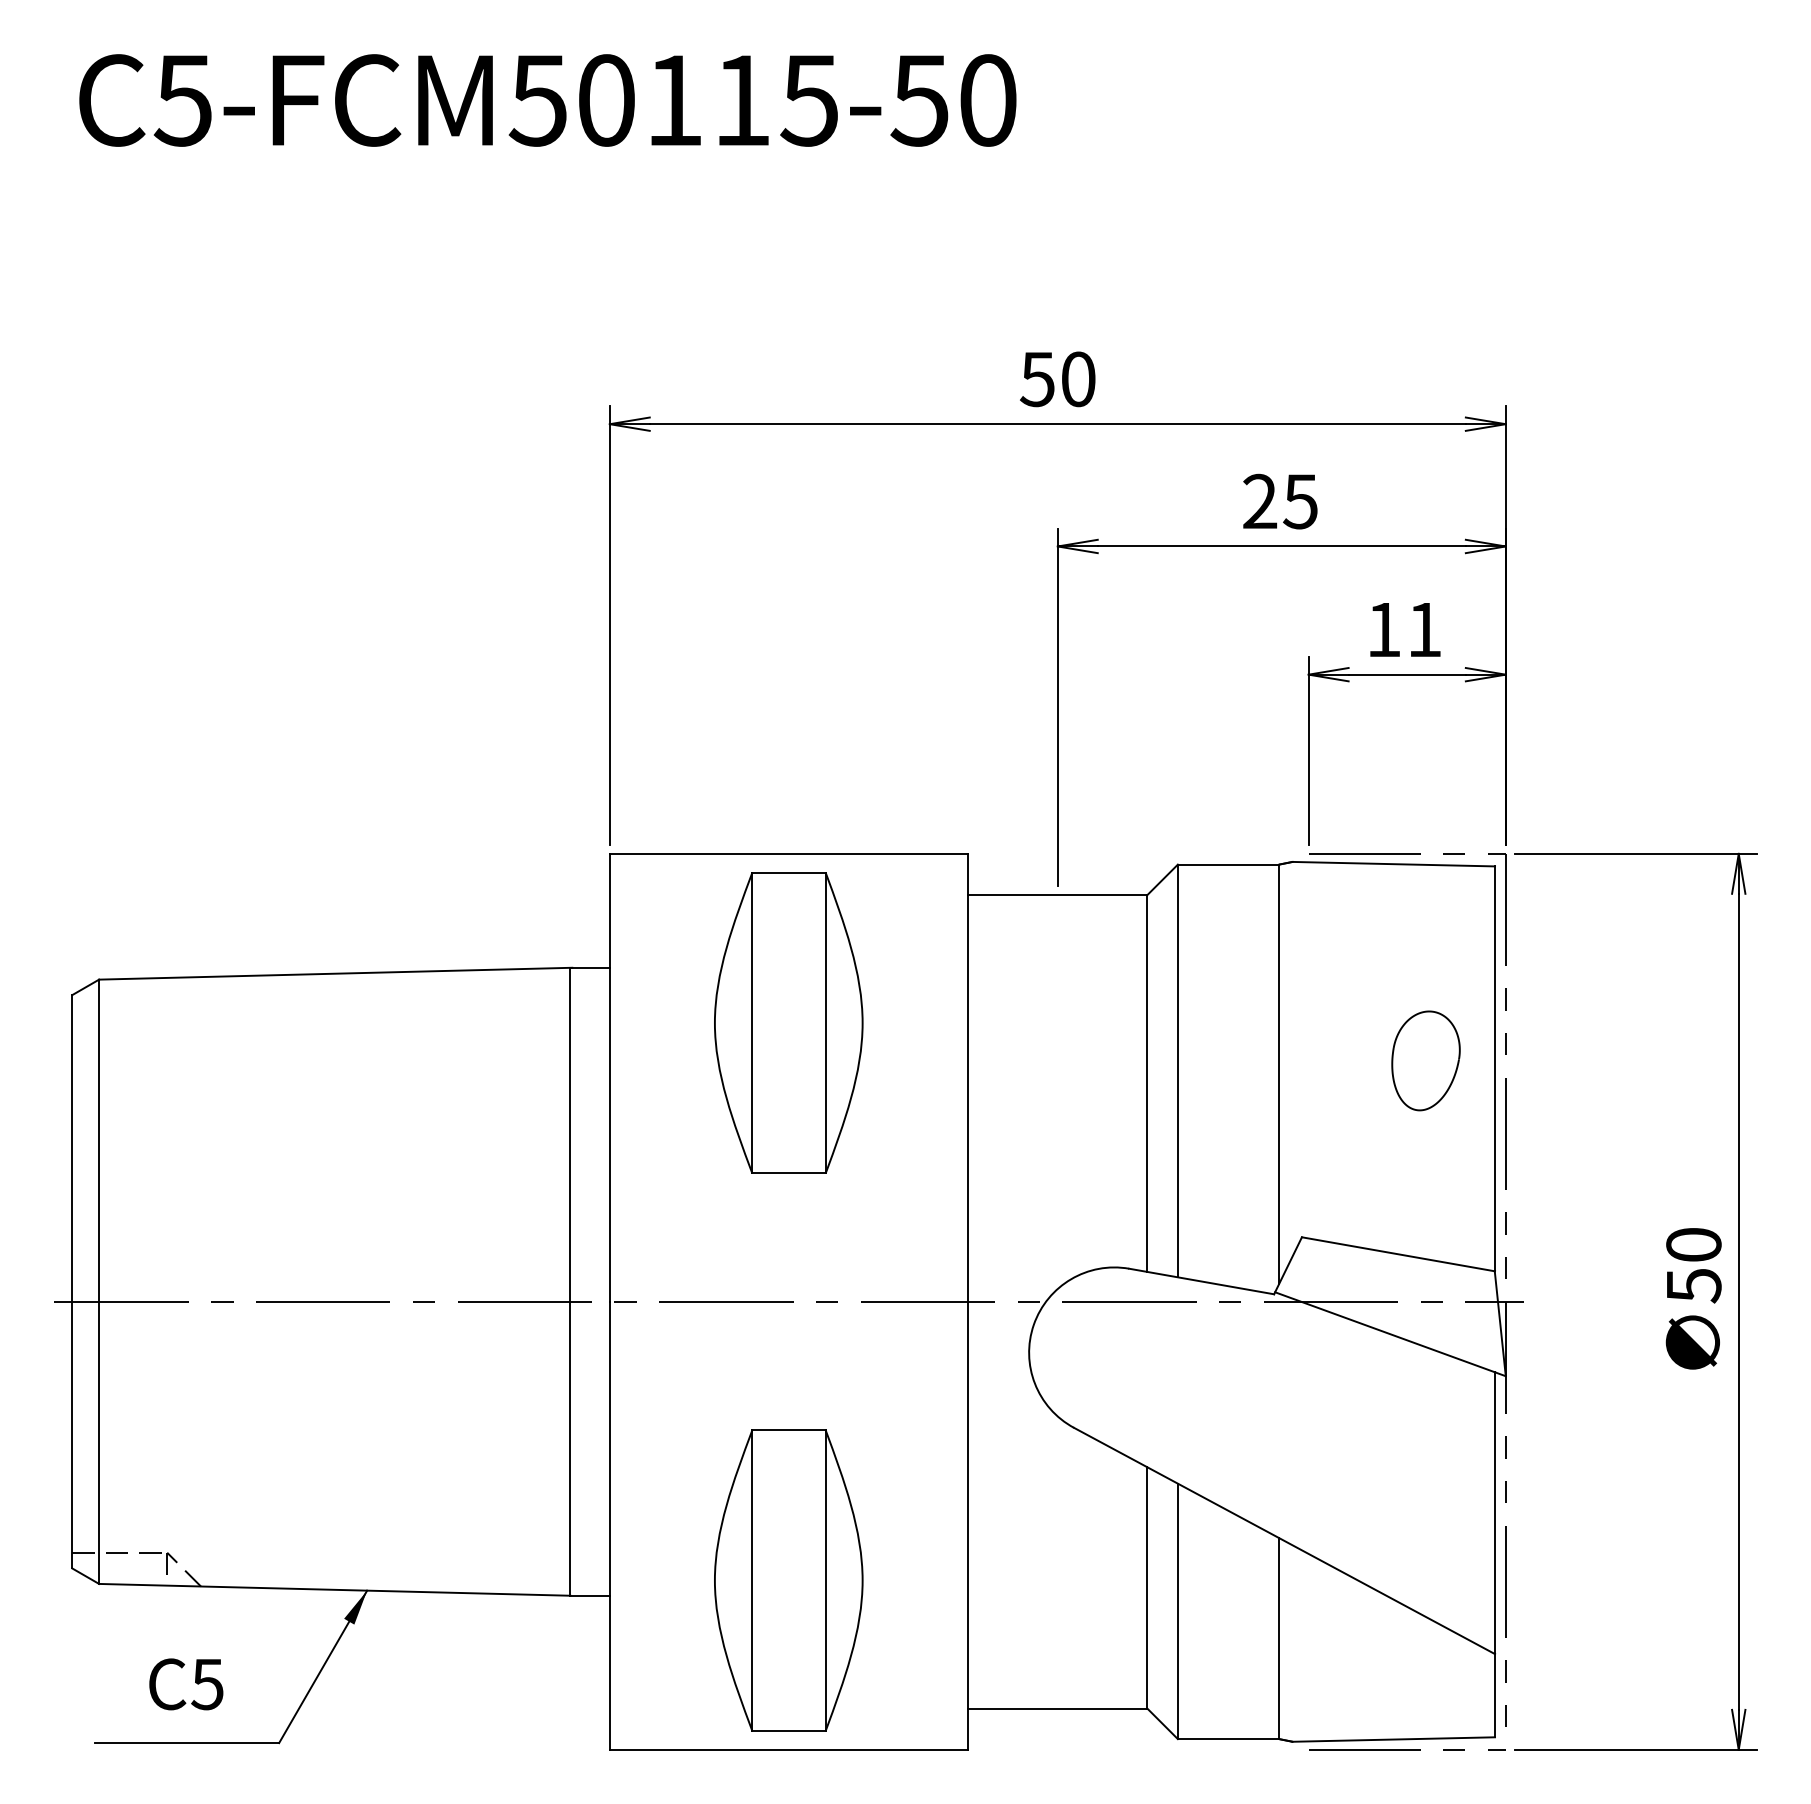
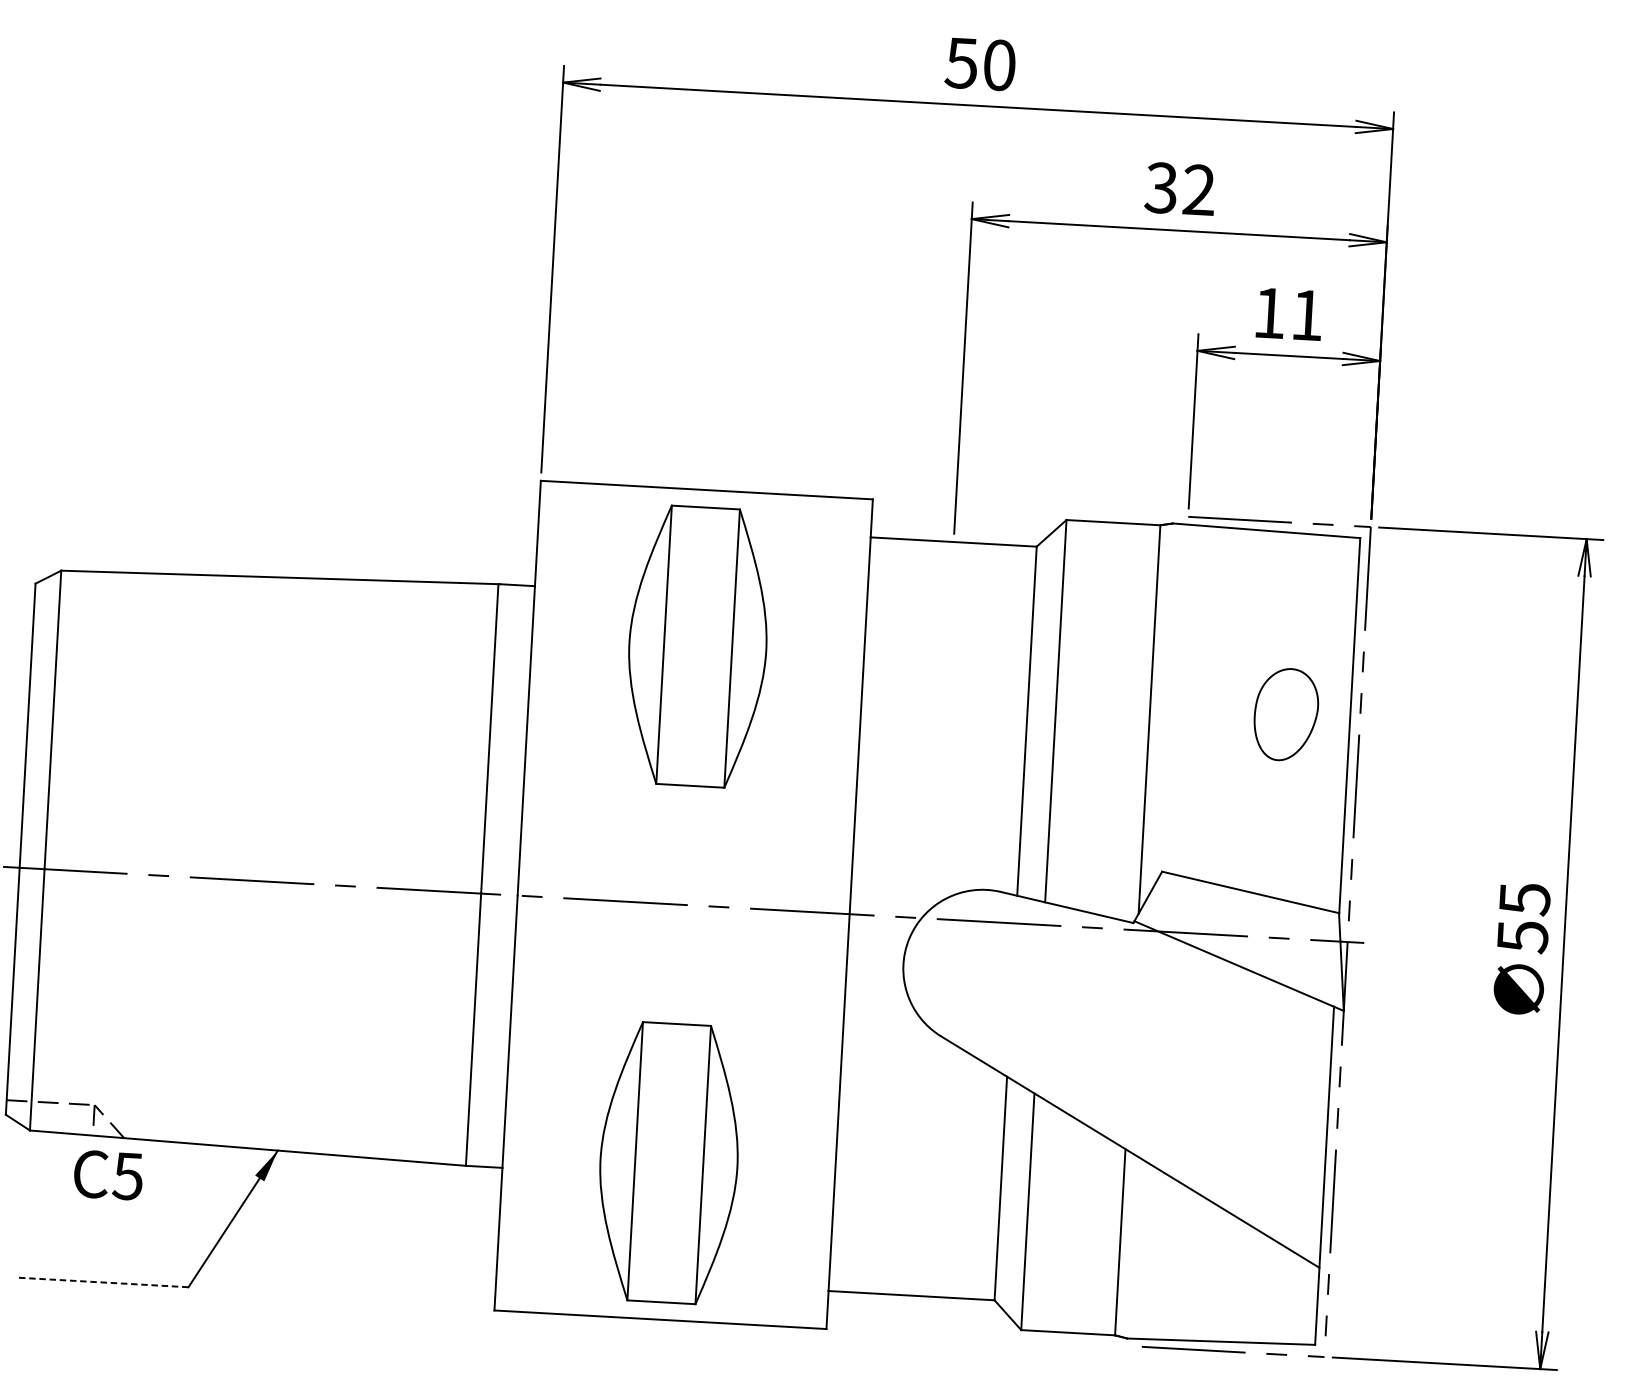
text: (1279, 501) -> (1179, 188), 25 -> 32
text: (1693, 1245) -> (1524, 899), 50 -> 55
text: (186, 1684) -> (108, 1175), moved
line: (187, 1743) -> (103, 1282), solid -> dashed

